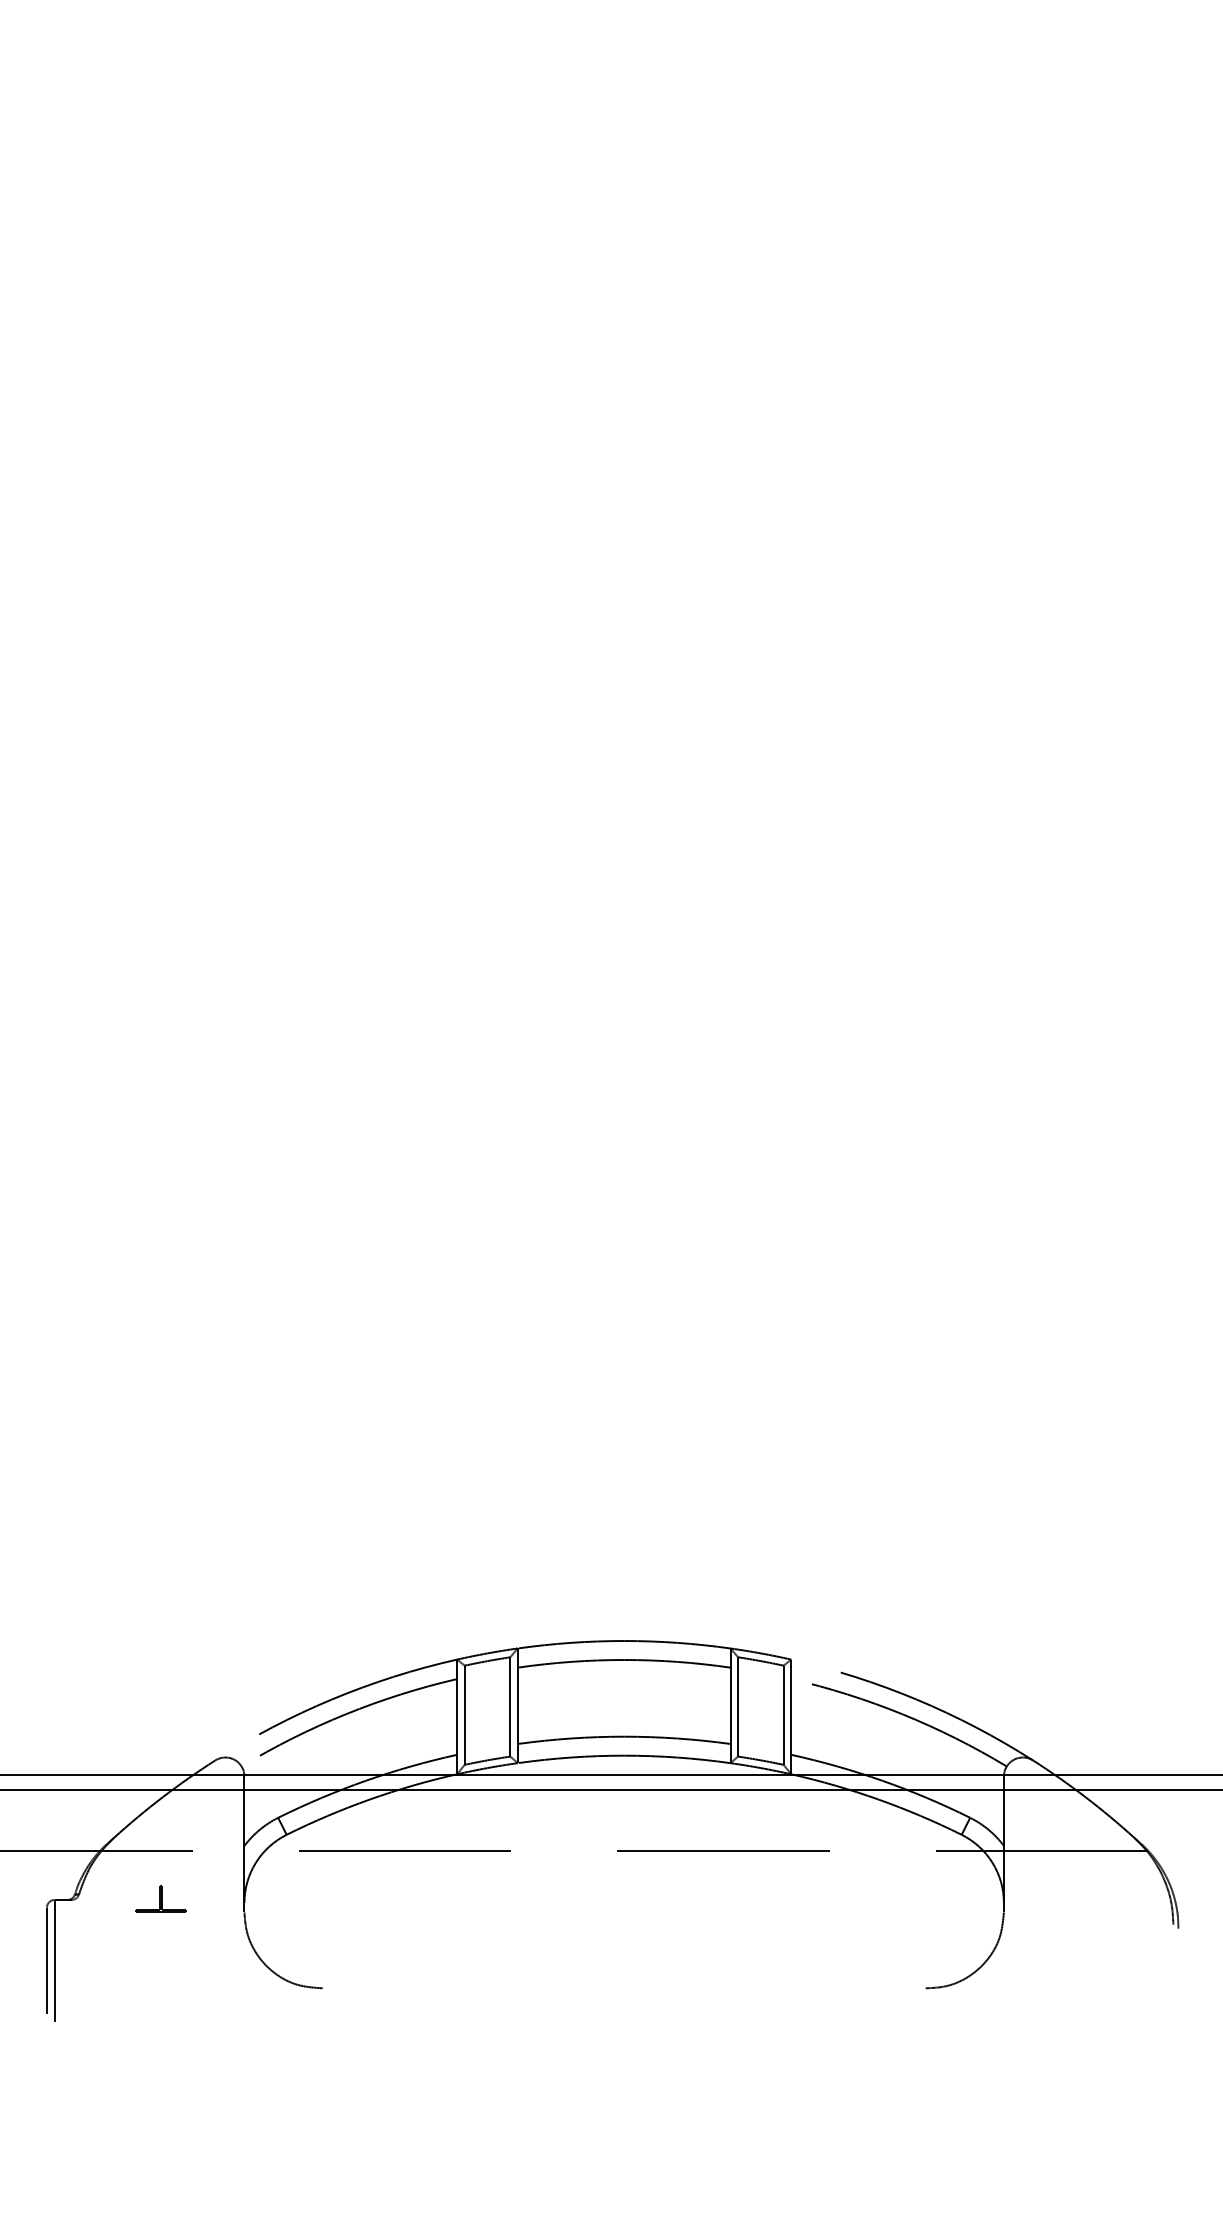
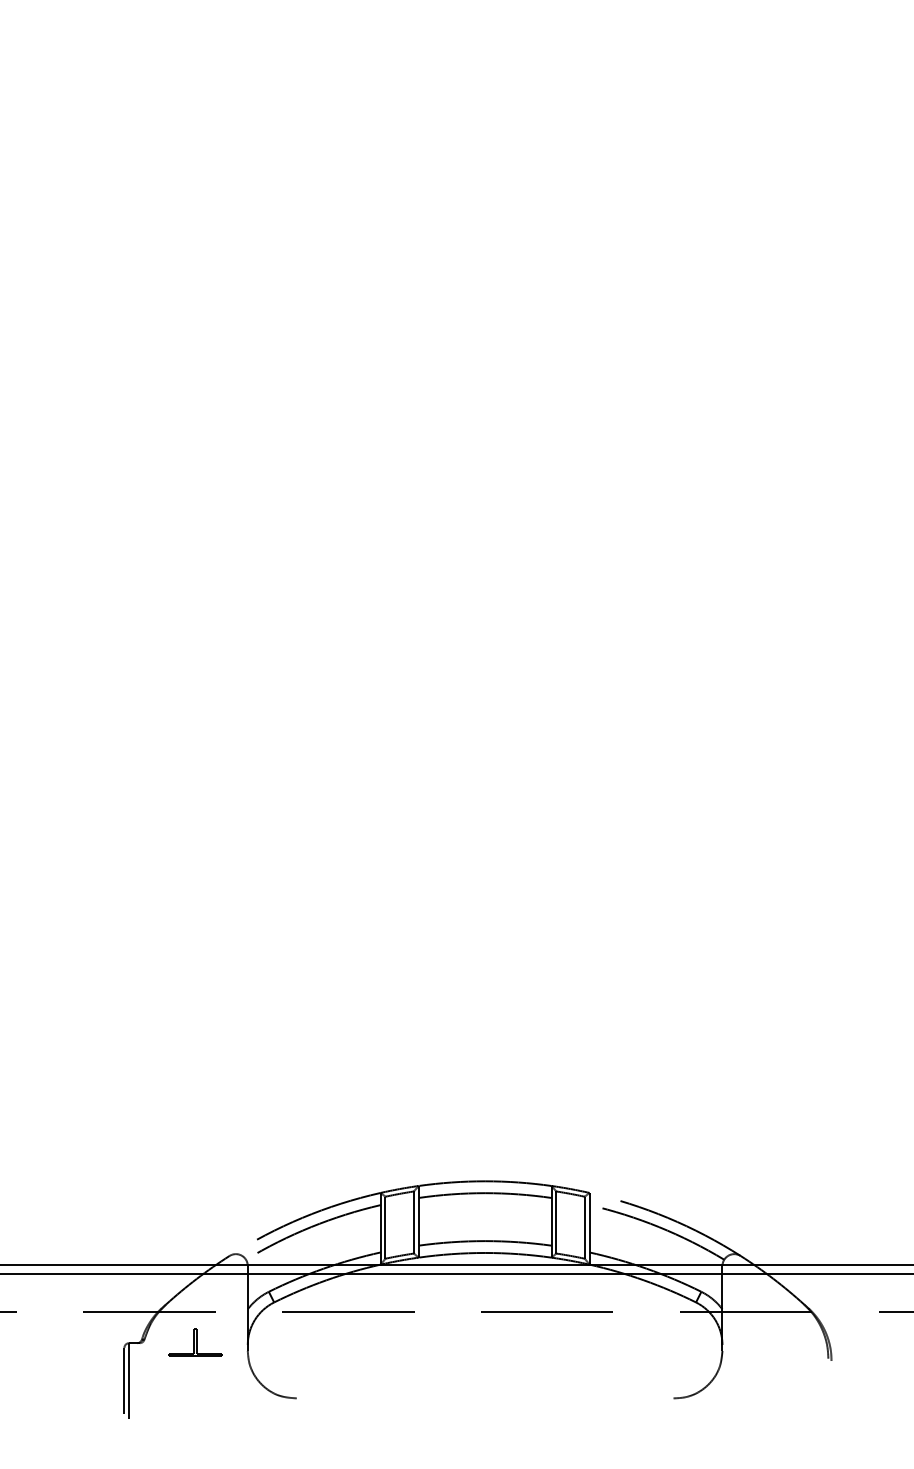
part: (160, 1898) -> (195, 1342), size x1.67

